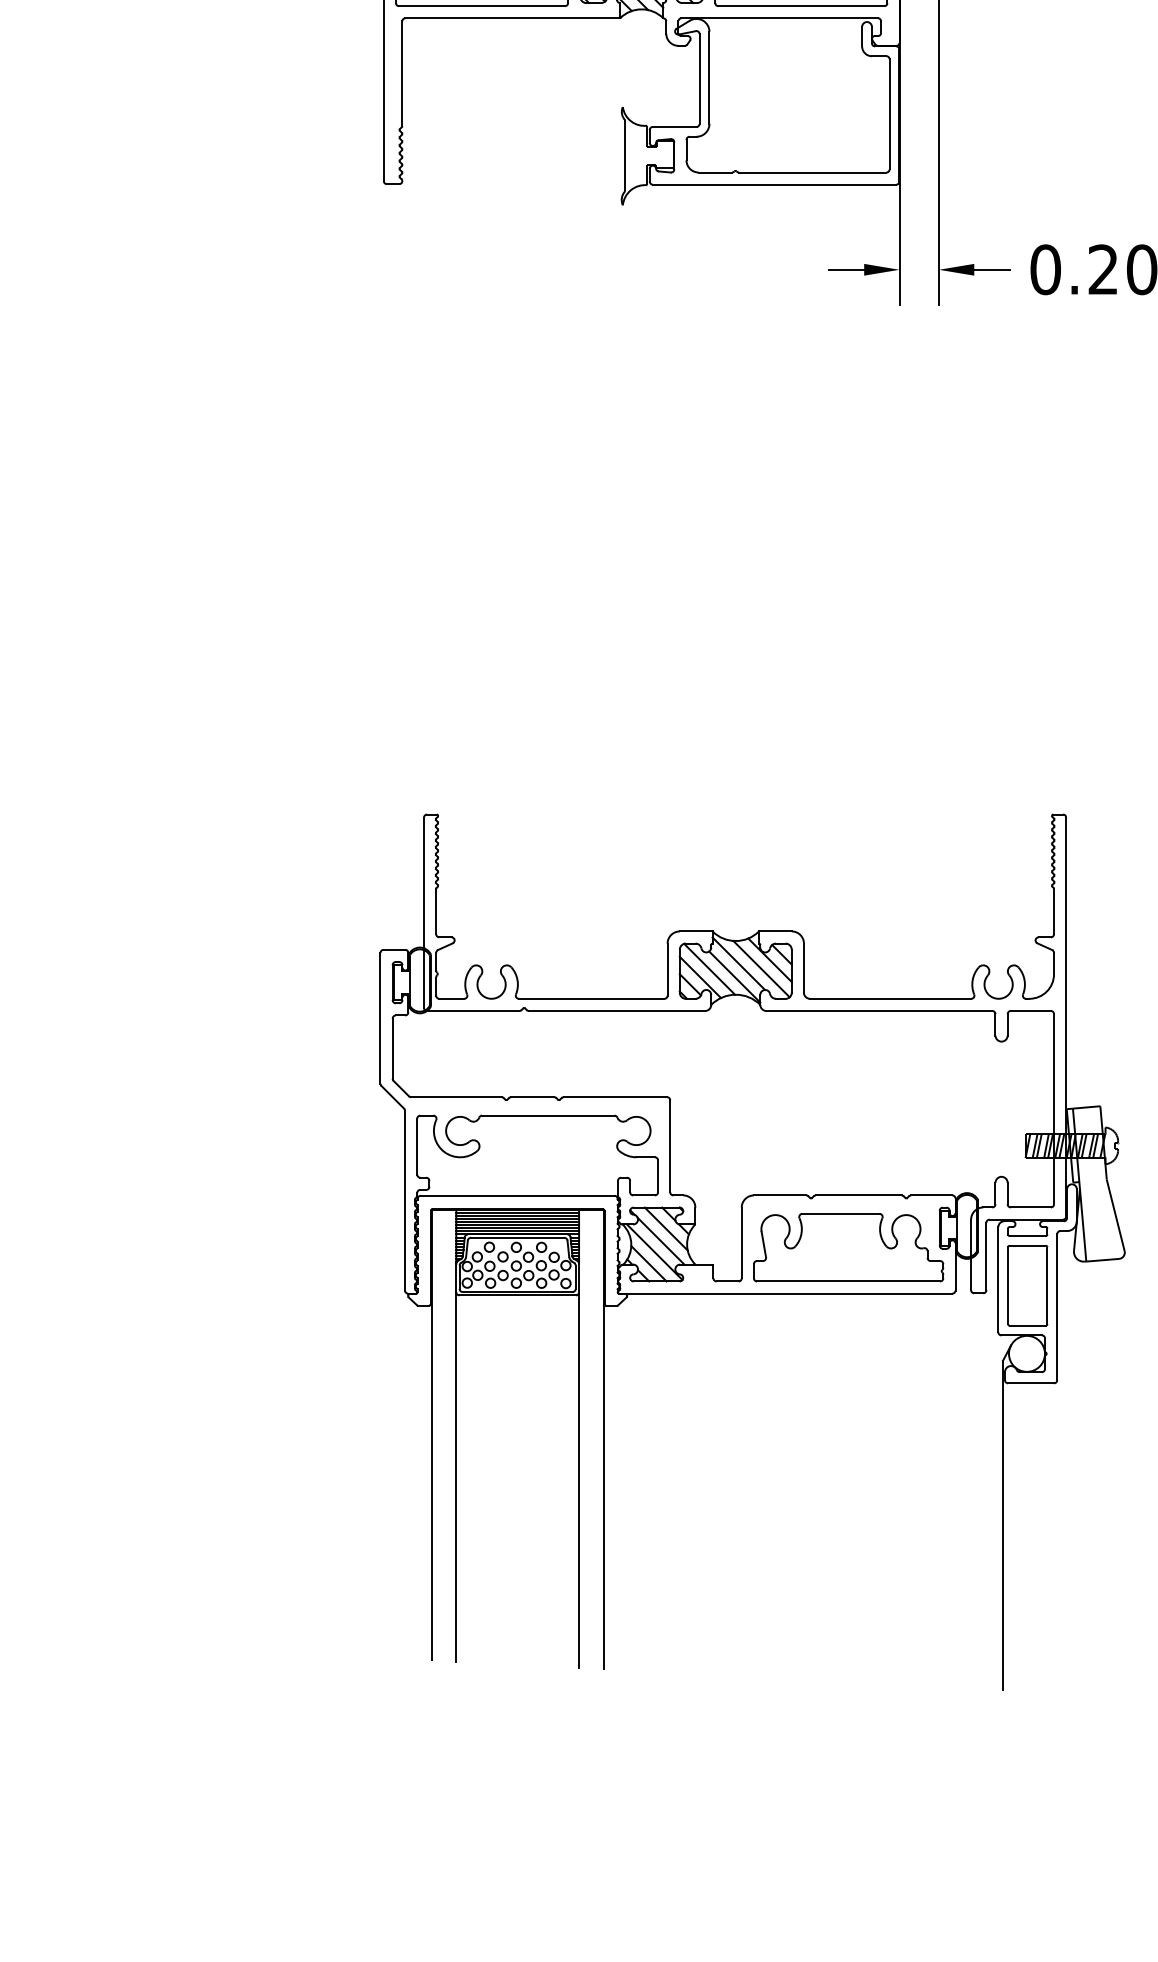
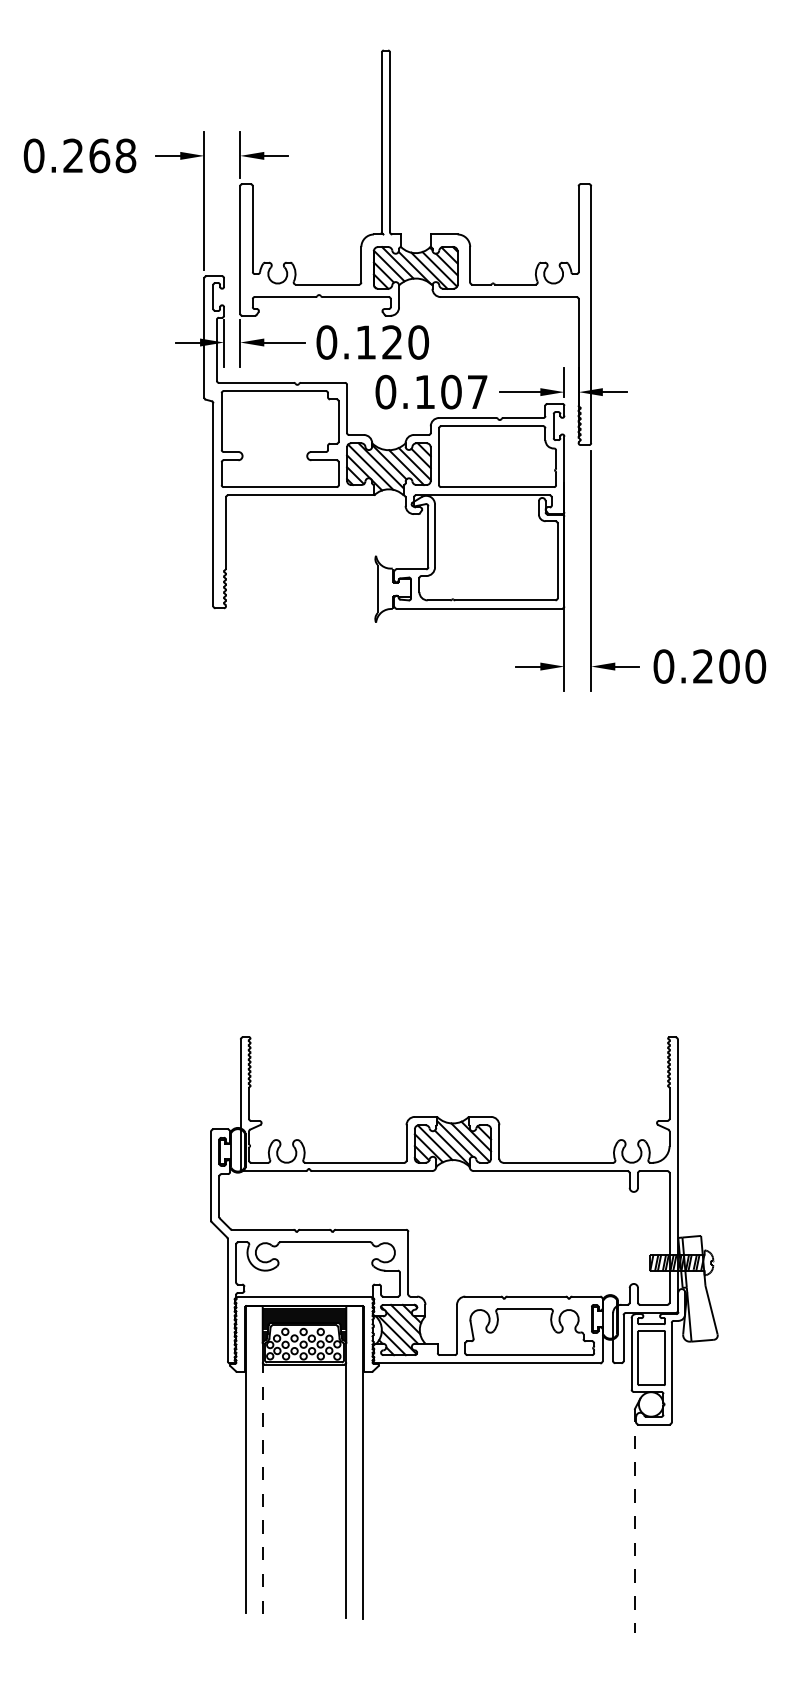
line: (455, 1477) -> (262, 1488), solid -> dashed
line: (1002, 1525) -> (634, 1521), solid -> dashed

